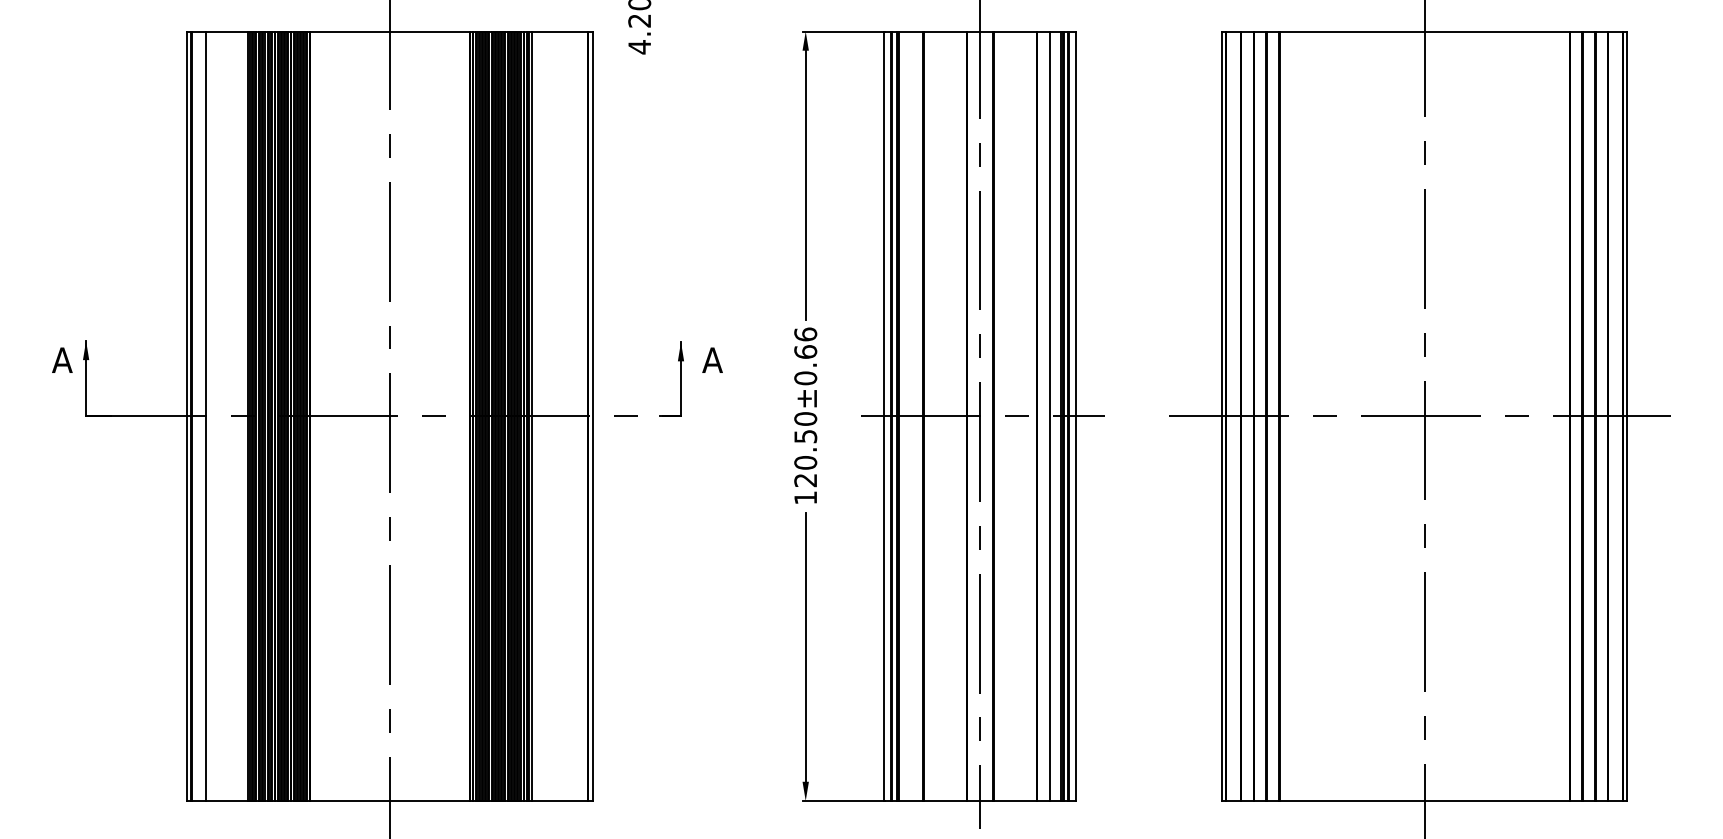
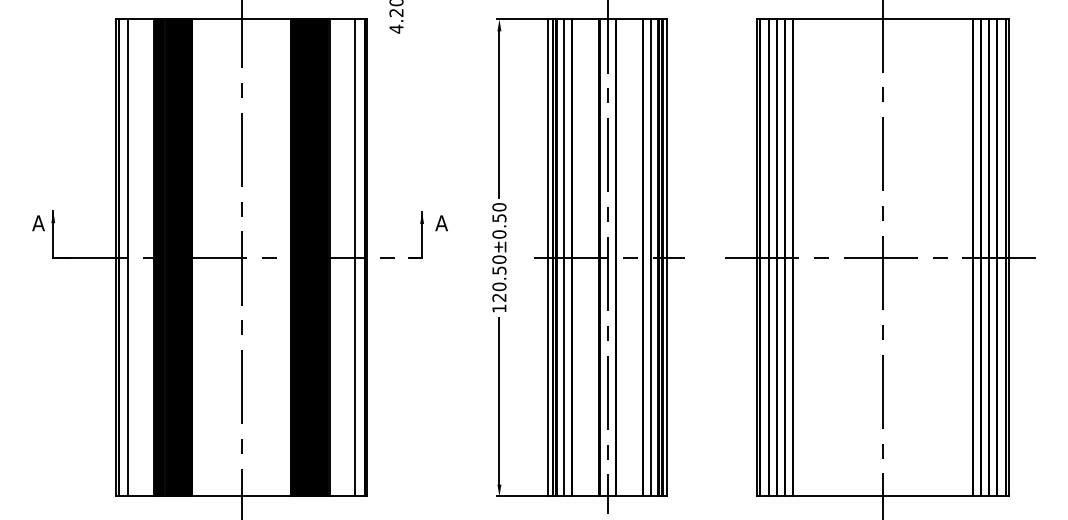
text: (805, 342) -> (499, 212), 120.50±0.66 -> 120.50±0.50
line: (573, 415) -> (355, 257), added
line: (910, 415) -> (564, 257), added

